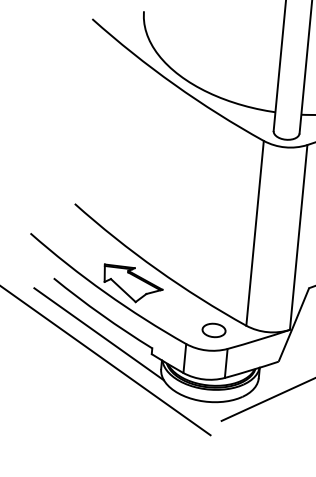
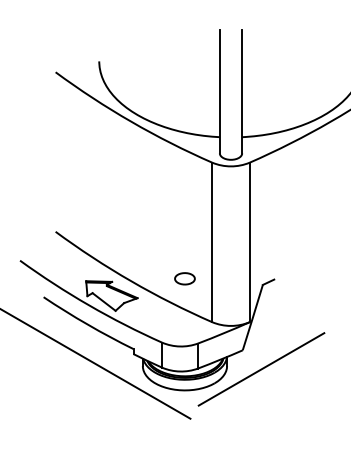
part: (213, 330) -> (184, 278), moved
line: (98, 334) -> (86, 341), removed

